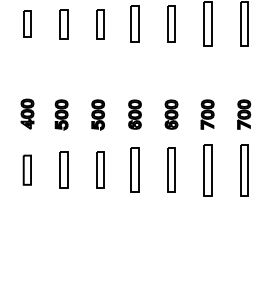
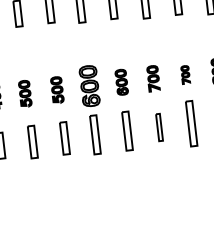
part: (134, 114) -> (89, 85), size x1.6
part: (244, 114) -> (185, 74), size x0.7
part: (207, 170) -> (159, 127), size x0.6

